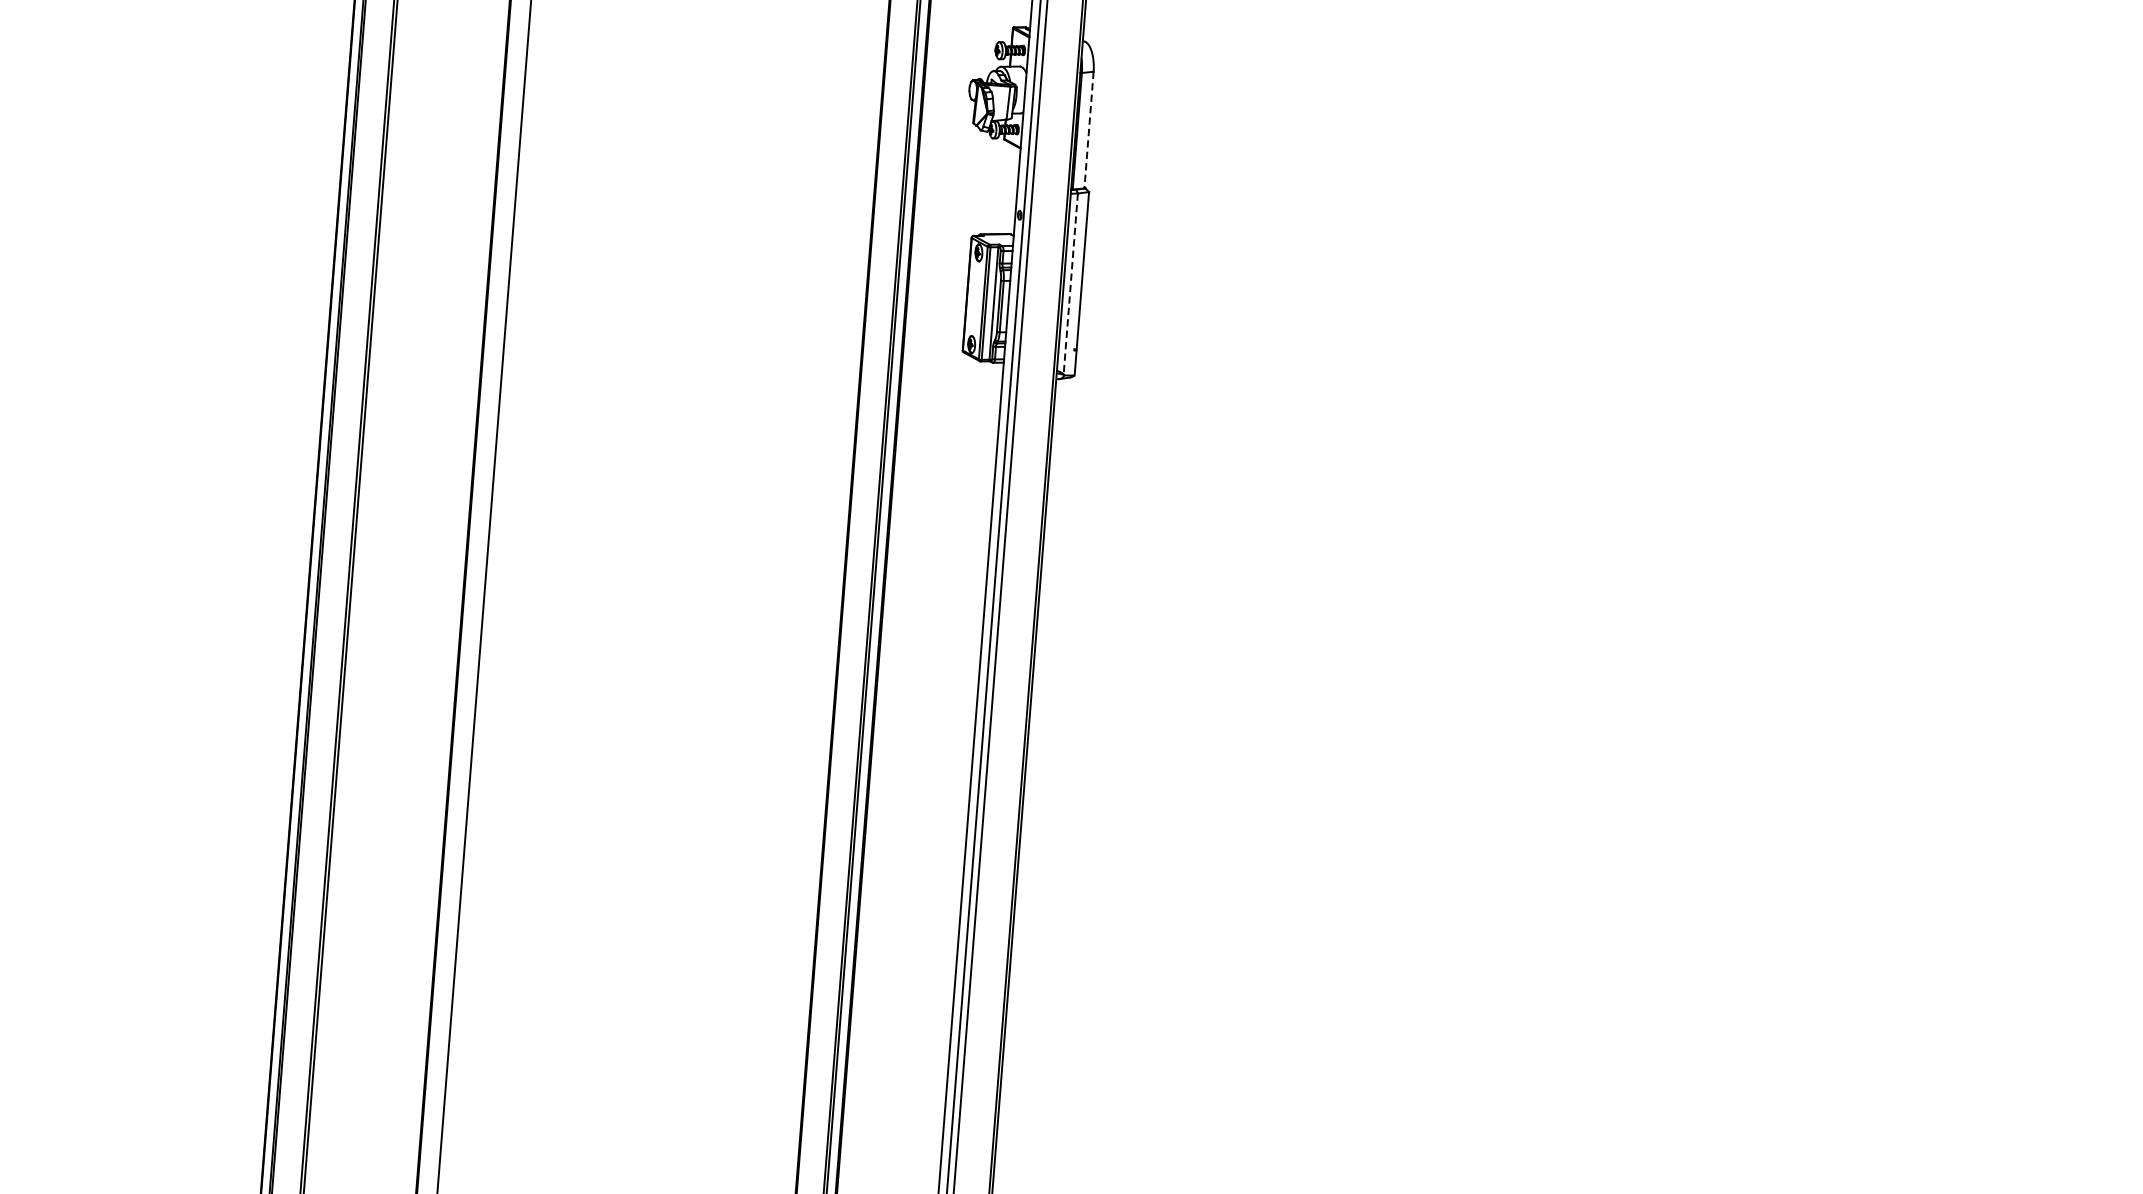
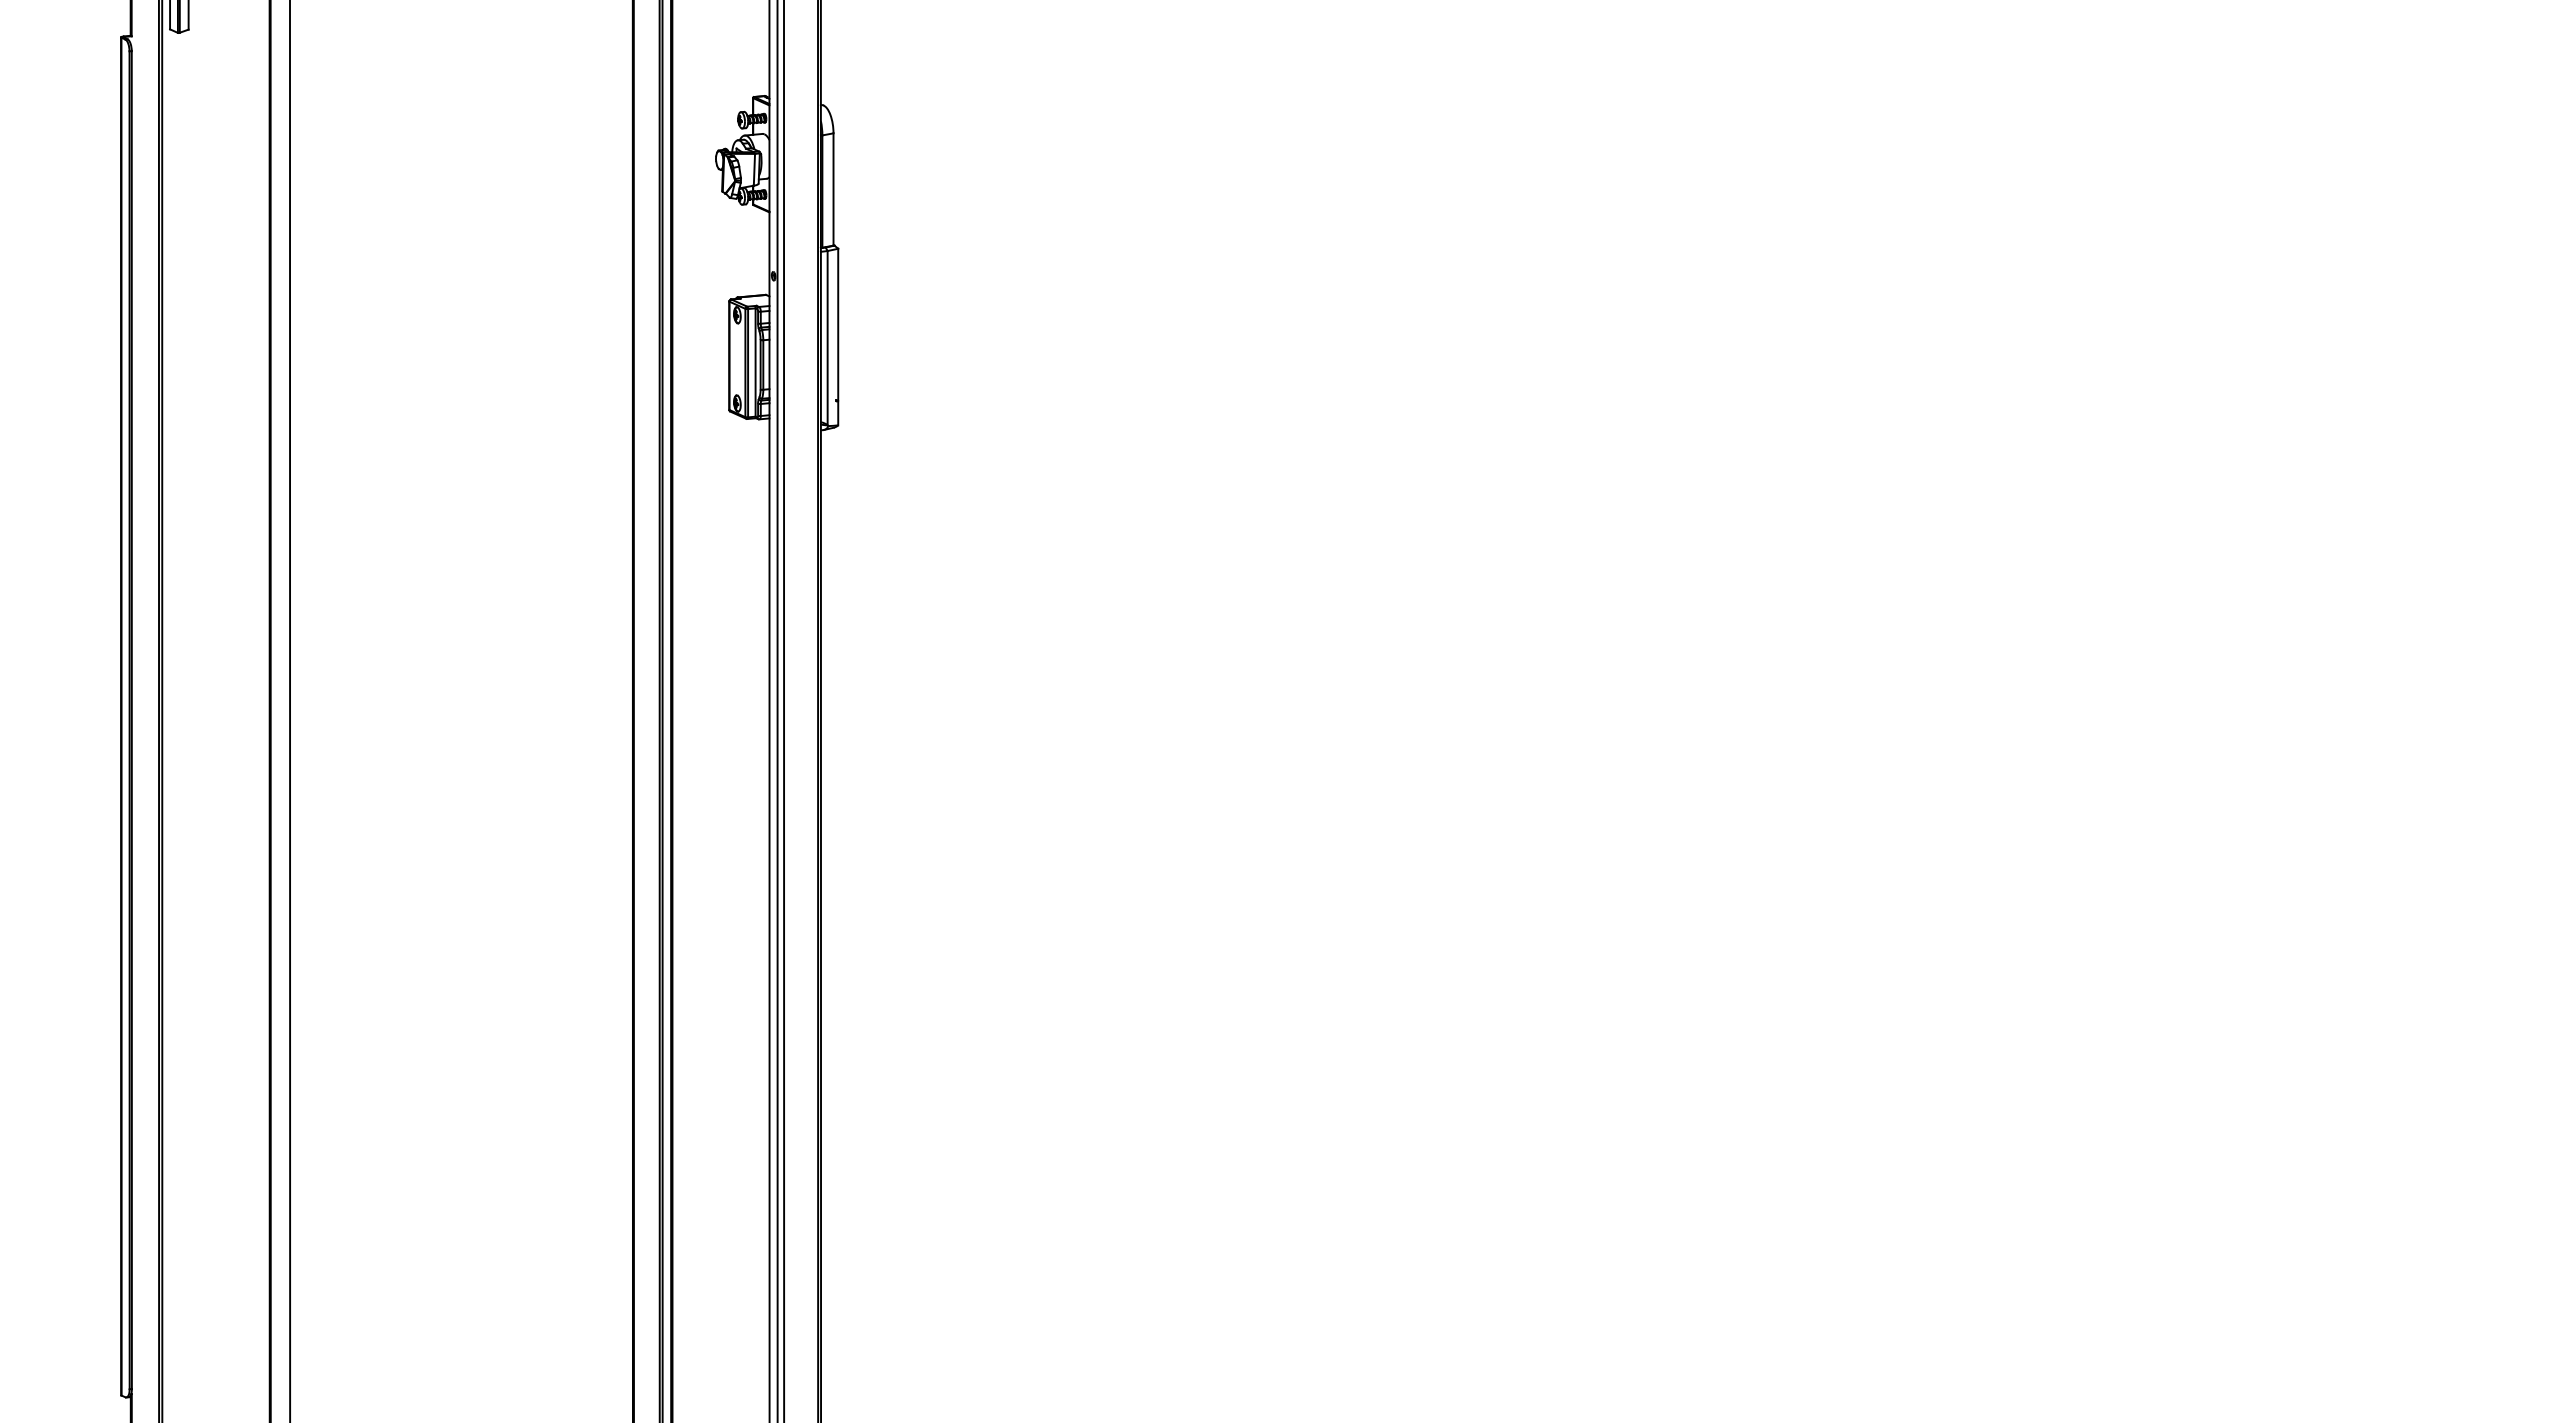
line: (1088, 131) -> (833, 190), dashed -> solid
line: (1070, 284) -> (827, 338), dashed -> solid

